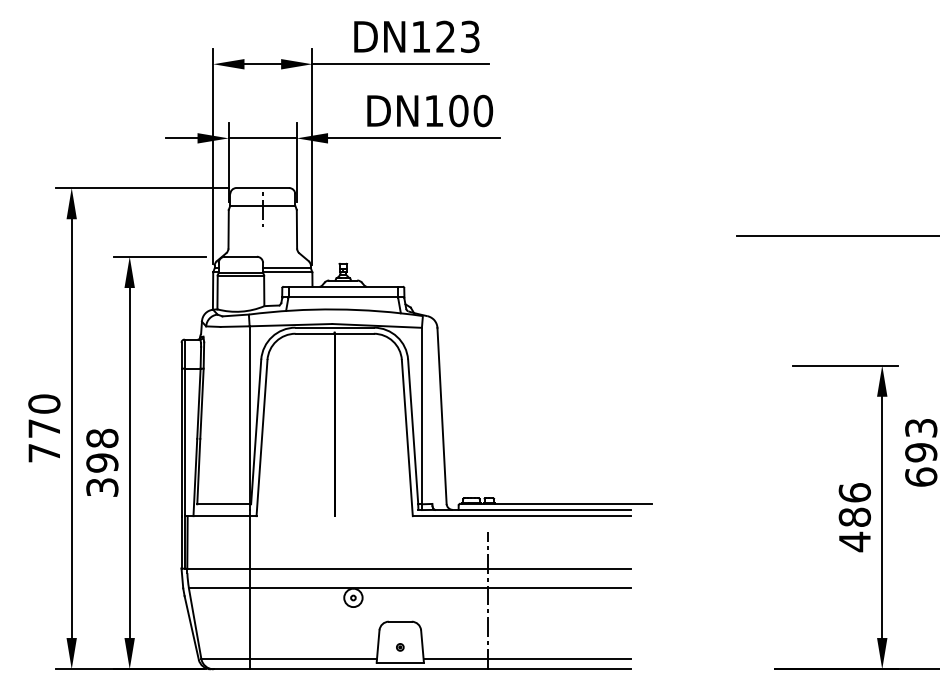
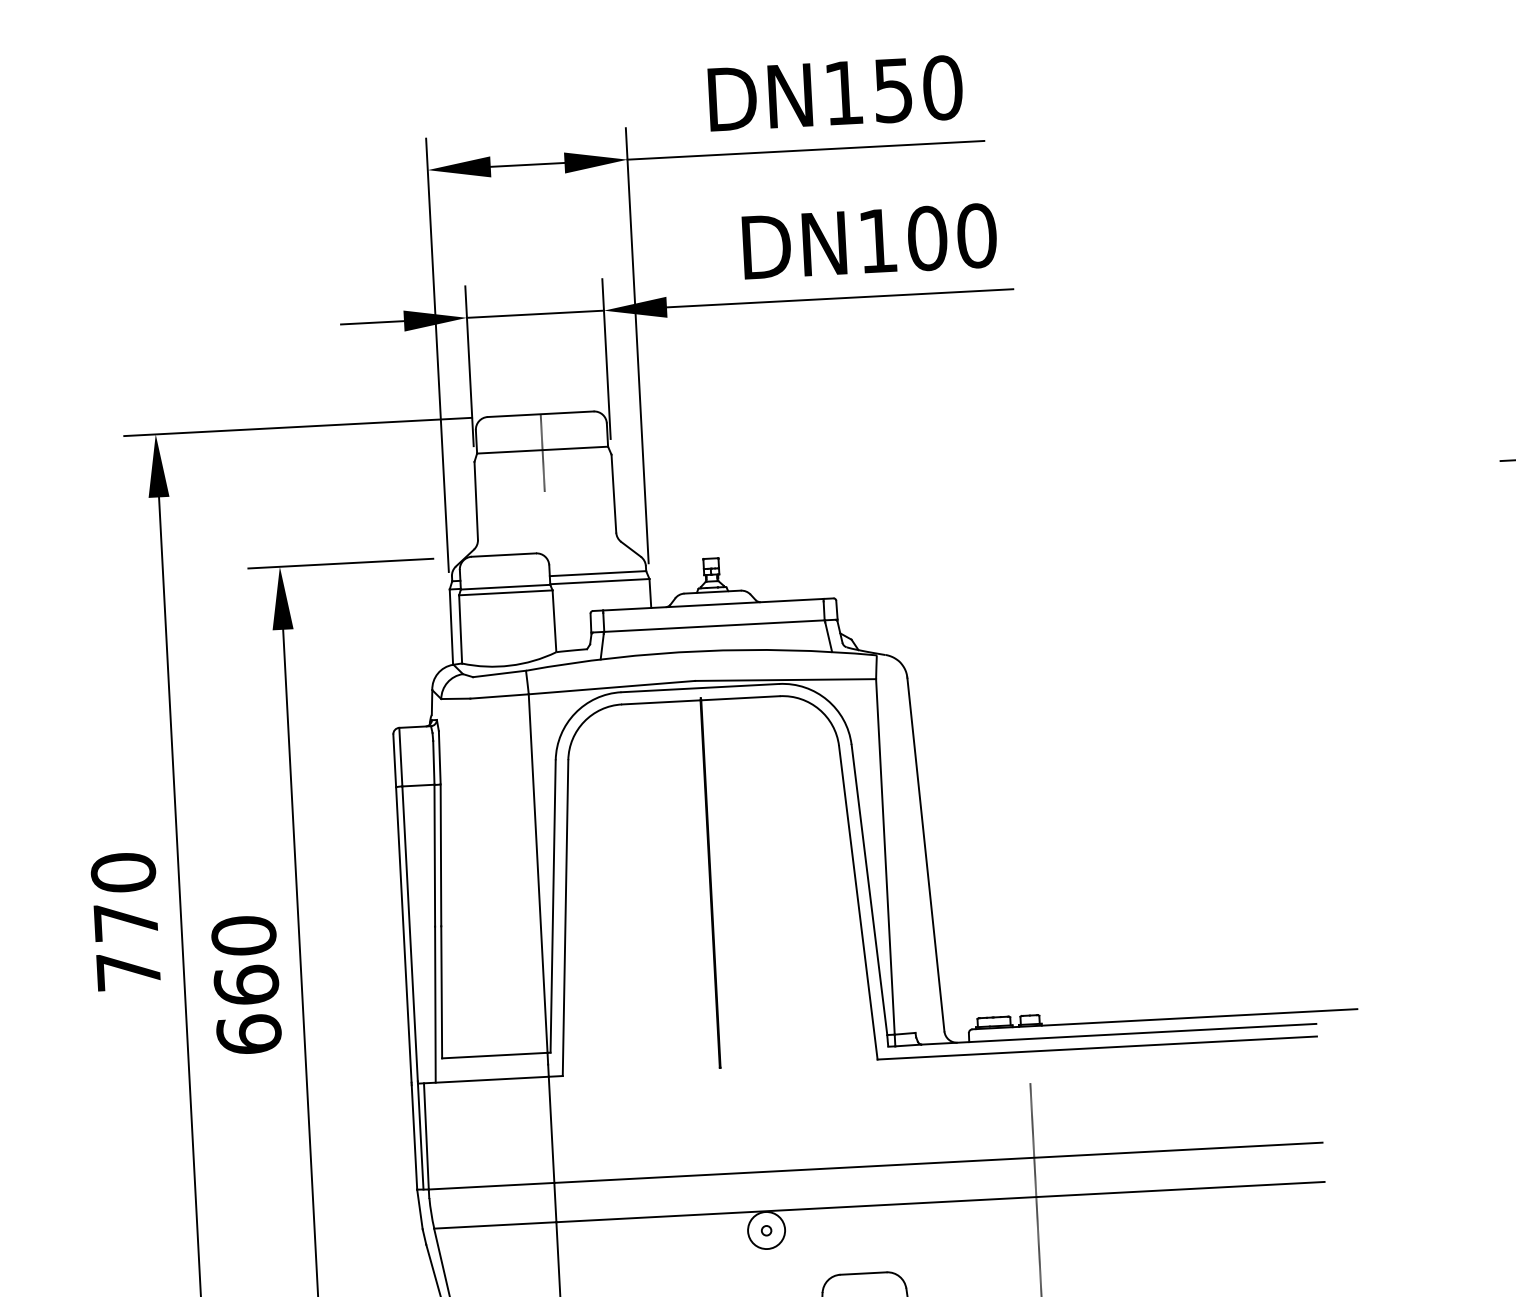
text: (457, 36) -> (916, 88), DN123 -> DN150
text: (102, 462) -> (246, 984), 398 -> 660

